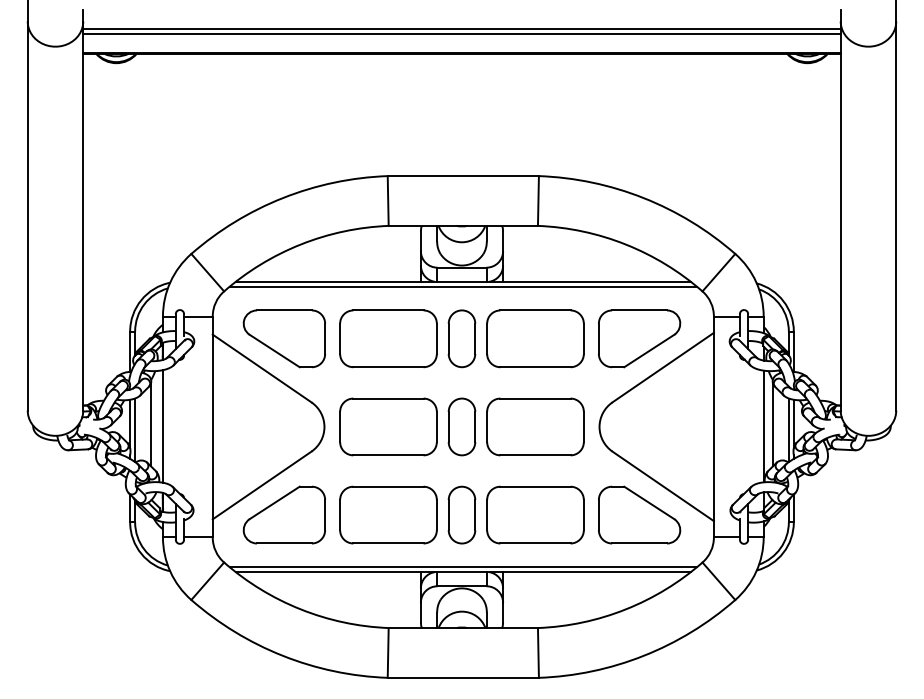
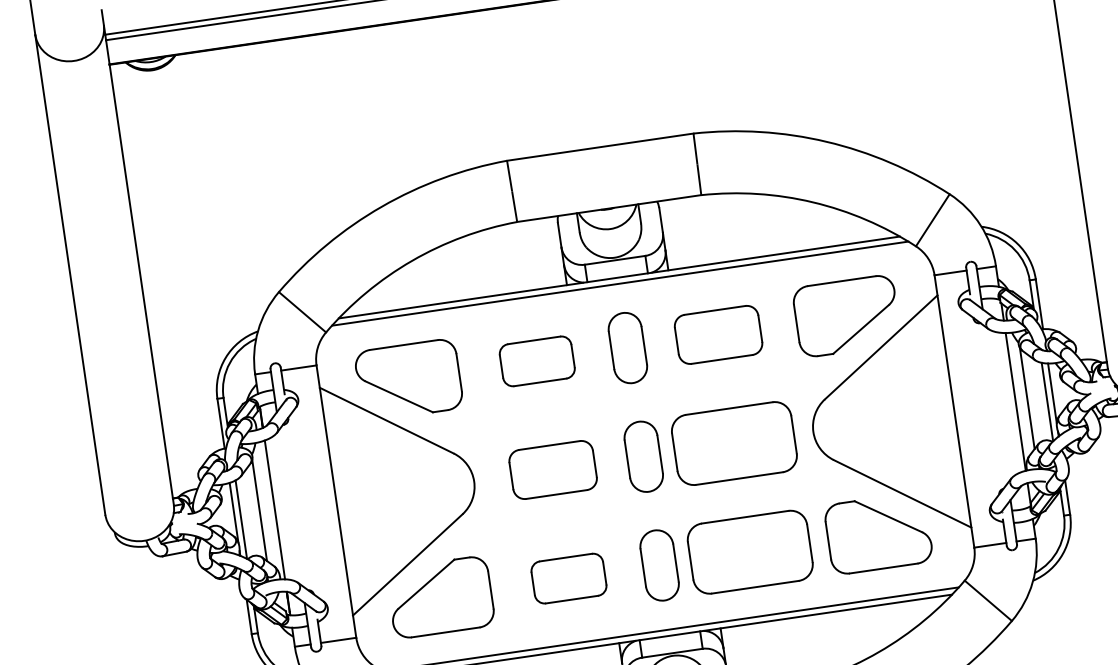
part: (388, 338) -> (537, 360), size x0.6
part: (535, 338) -> (718, 334), size x0.7
part: (388, 426) -> (553, 469), size x0.7
part: (388, 514) -> (568, 577), size x0.6

